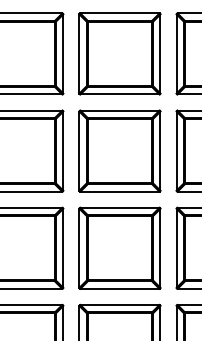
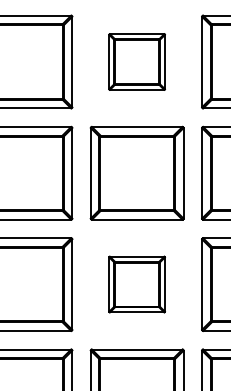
part: (119, 53) -> (136, 61), size x0.6
part: (119, 248) -> (136, 284), size x0.6

